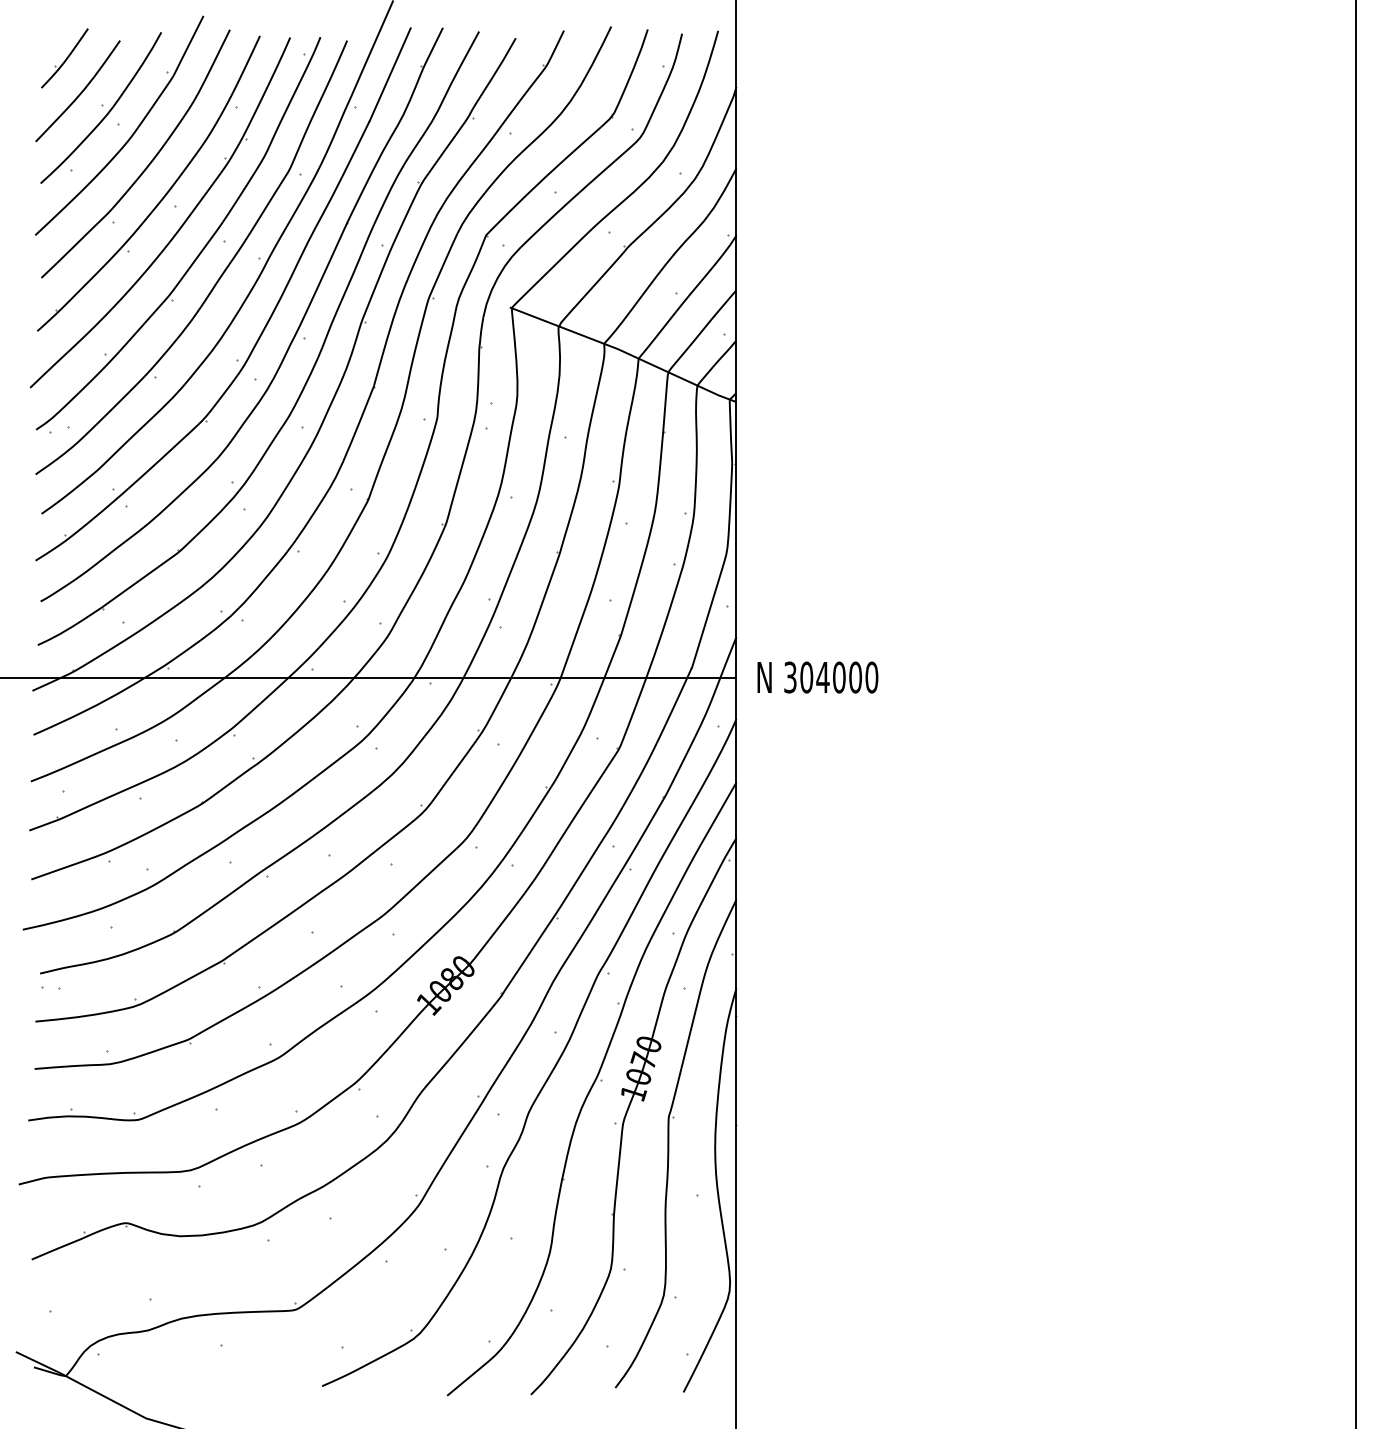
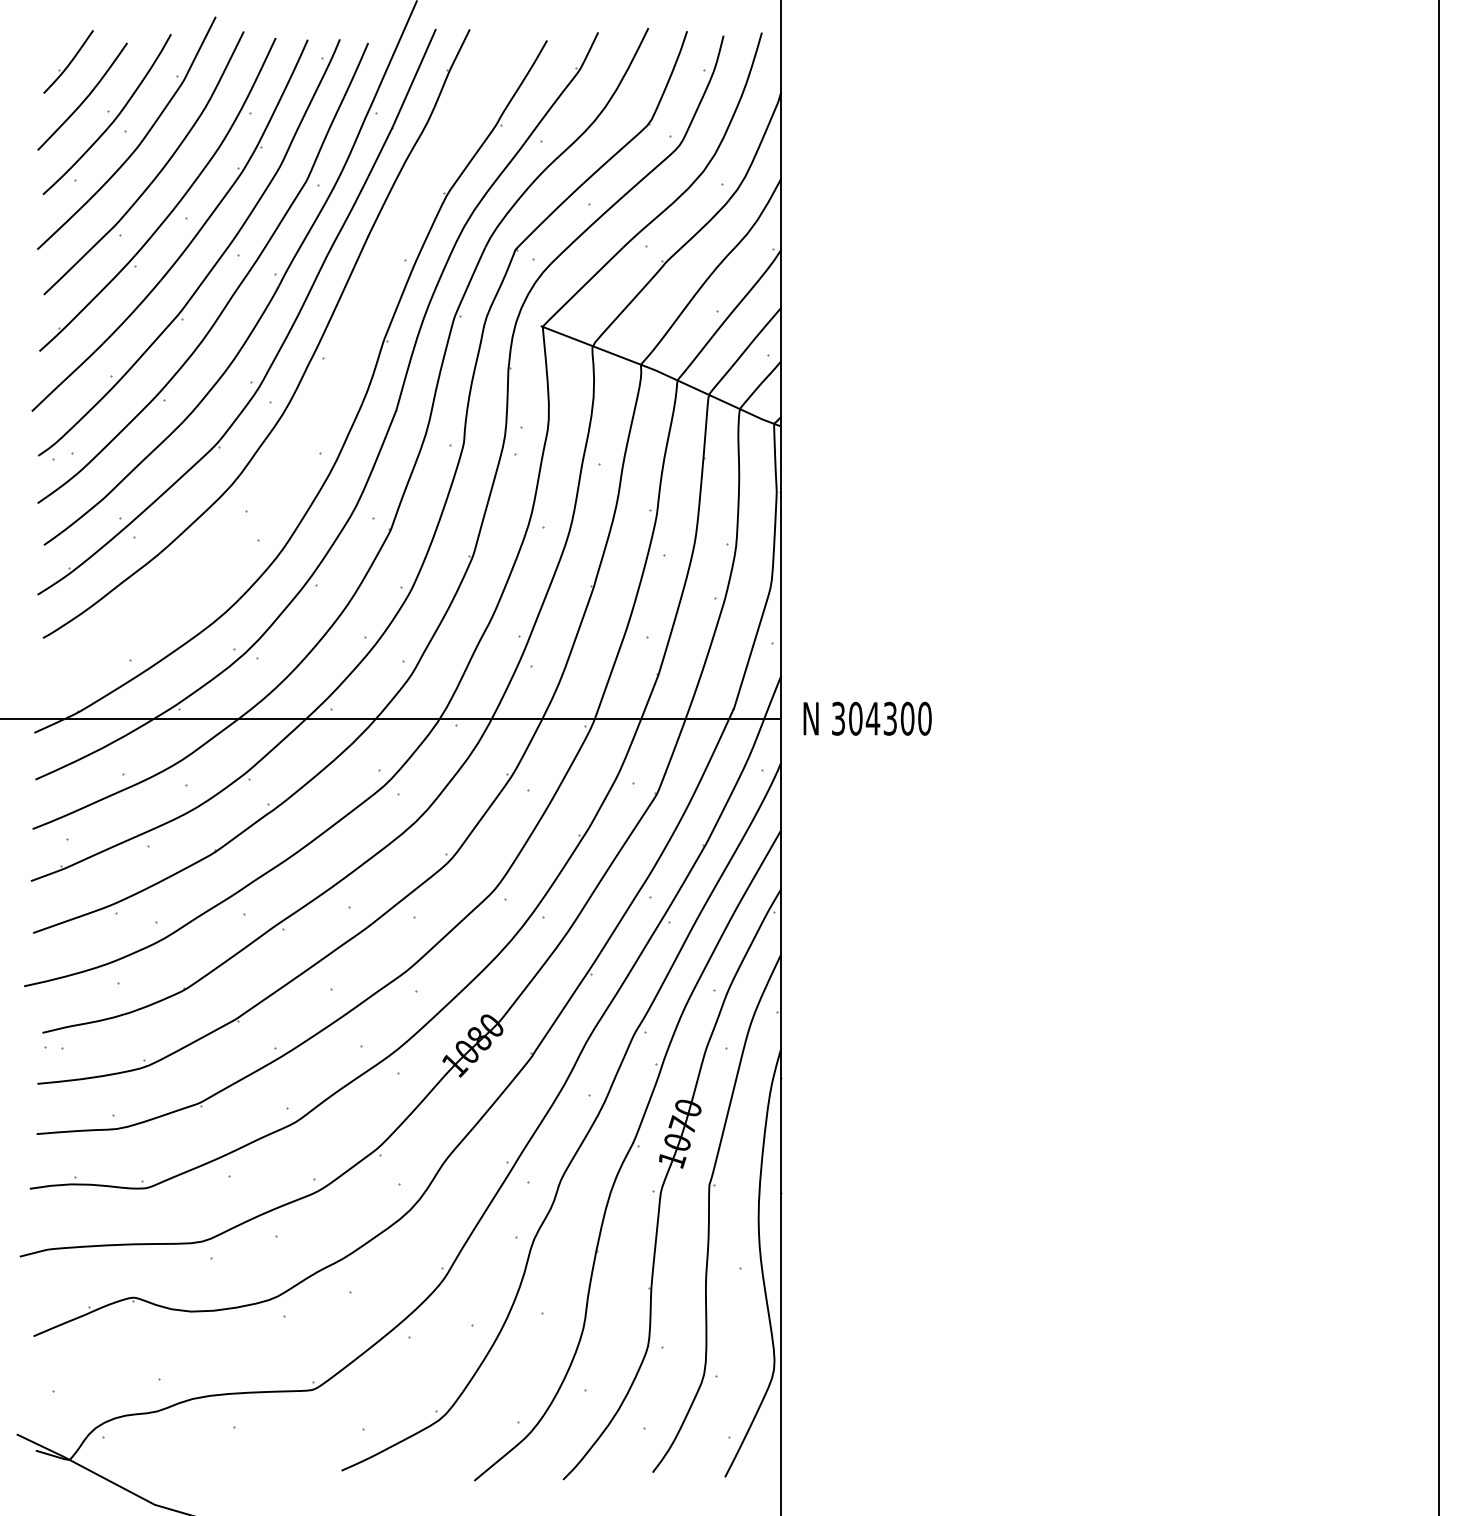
part: (314, 362) -> (333, 384), removed
text: (839, 677) -> (890, 718), 304000 -> 304300

